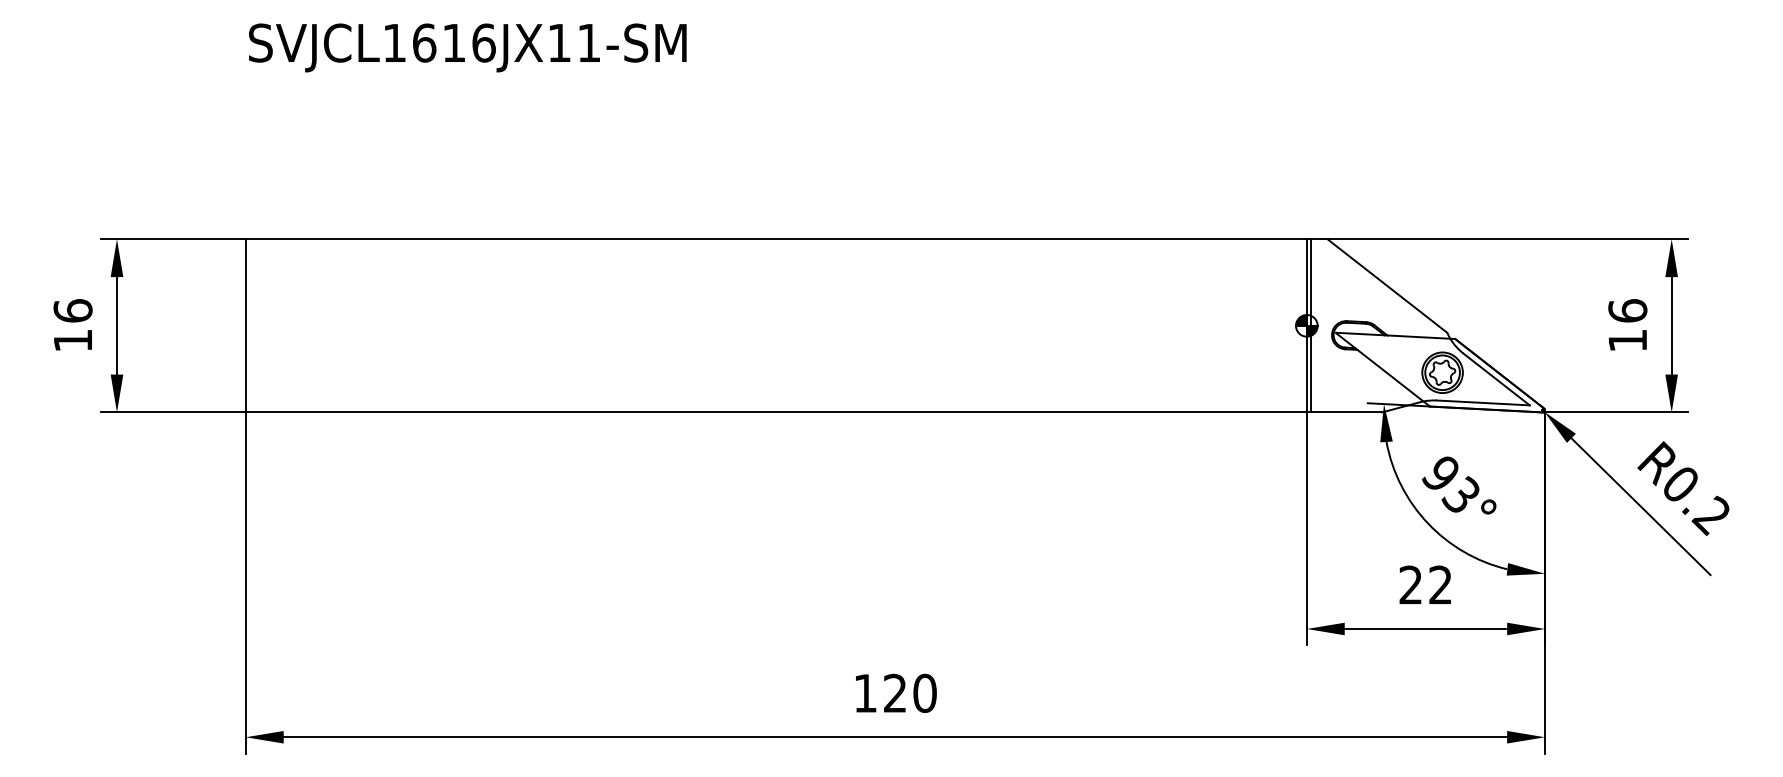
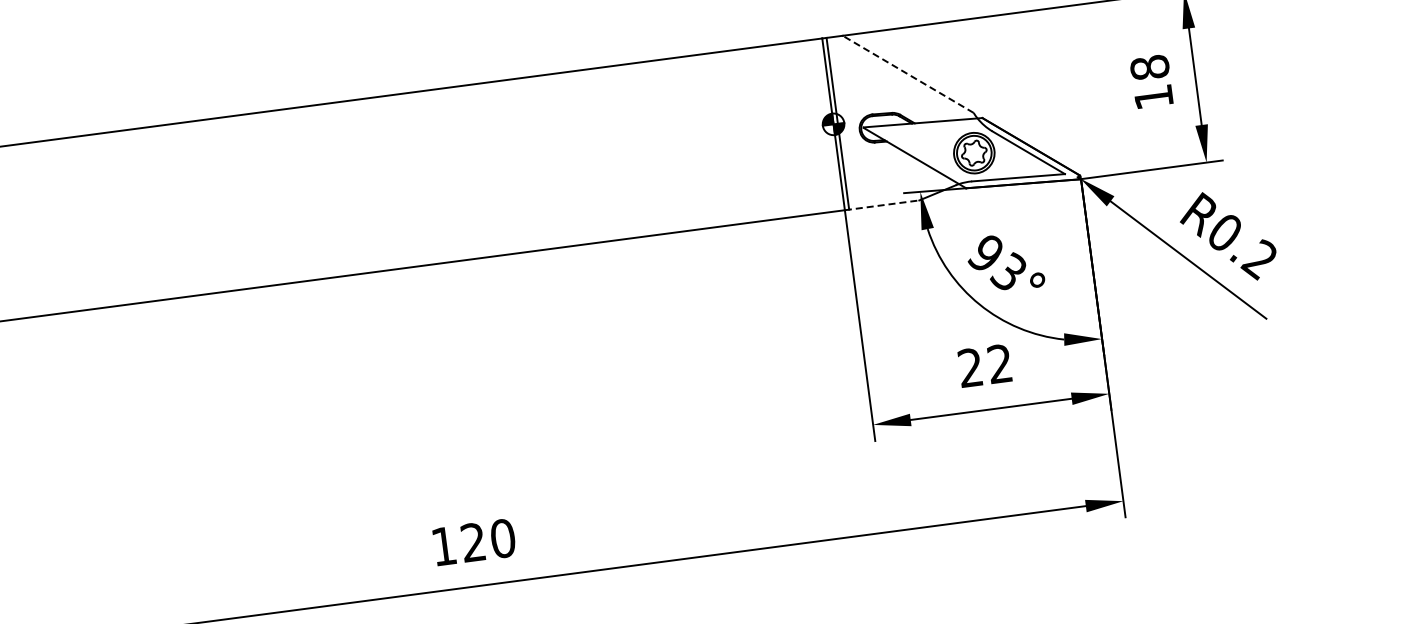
line: (1387, 286) -> (908, 74), solid -> dashed
text: (1627, 310) -> (1149, 67), 16 -> 18
line: (1344, 412) -> (882, 205), solid -> dashed

